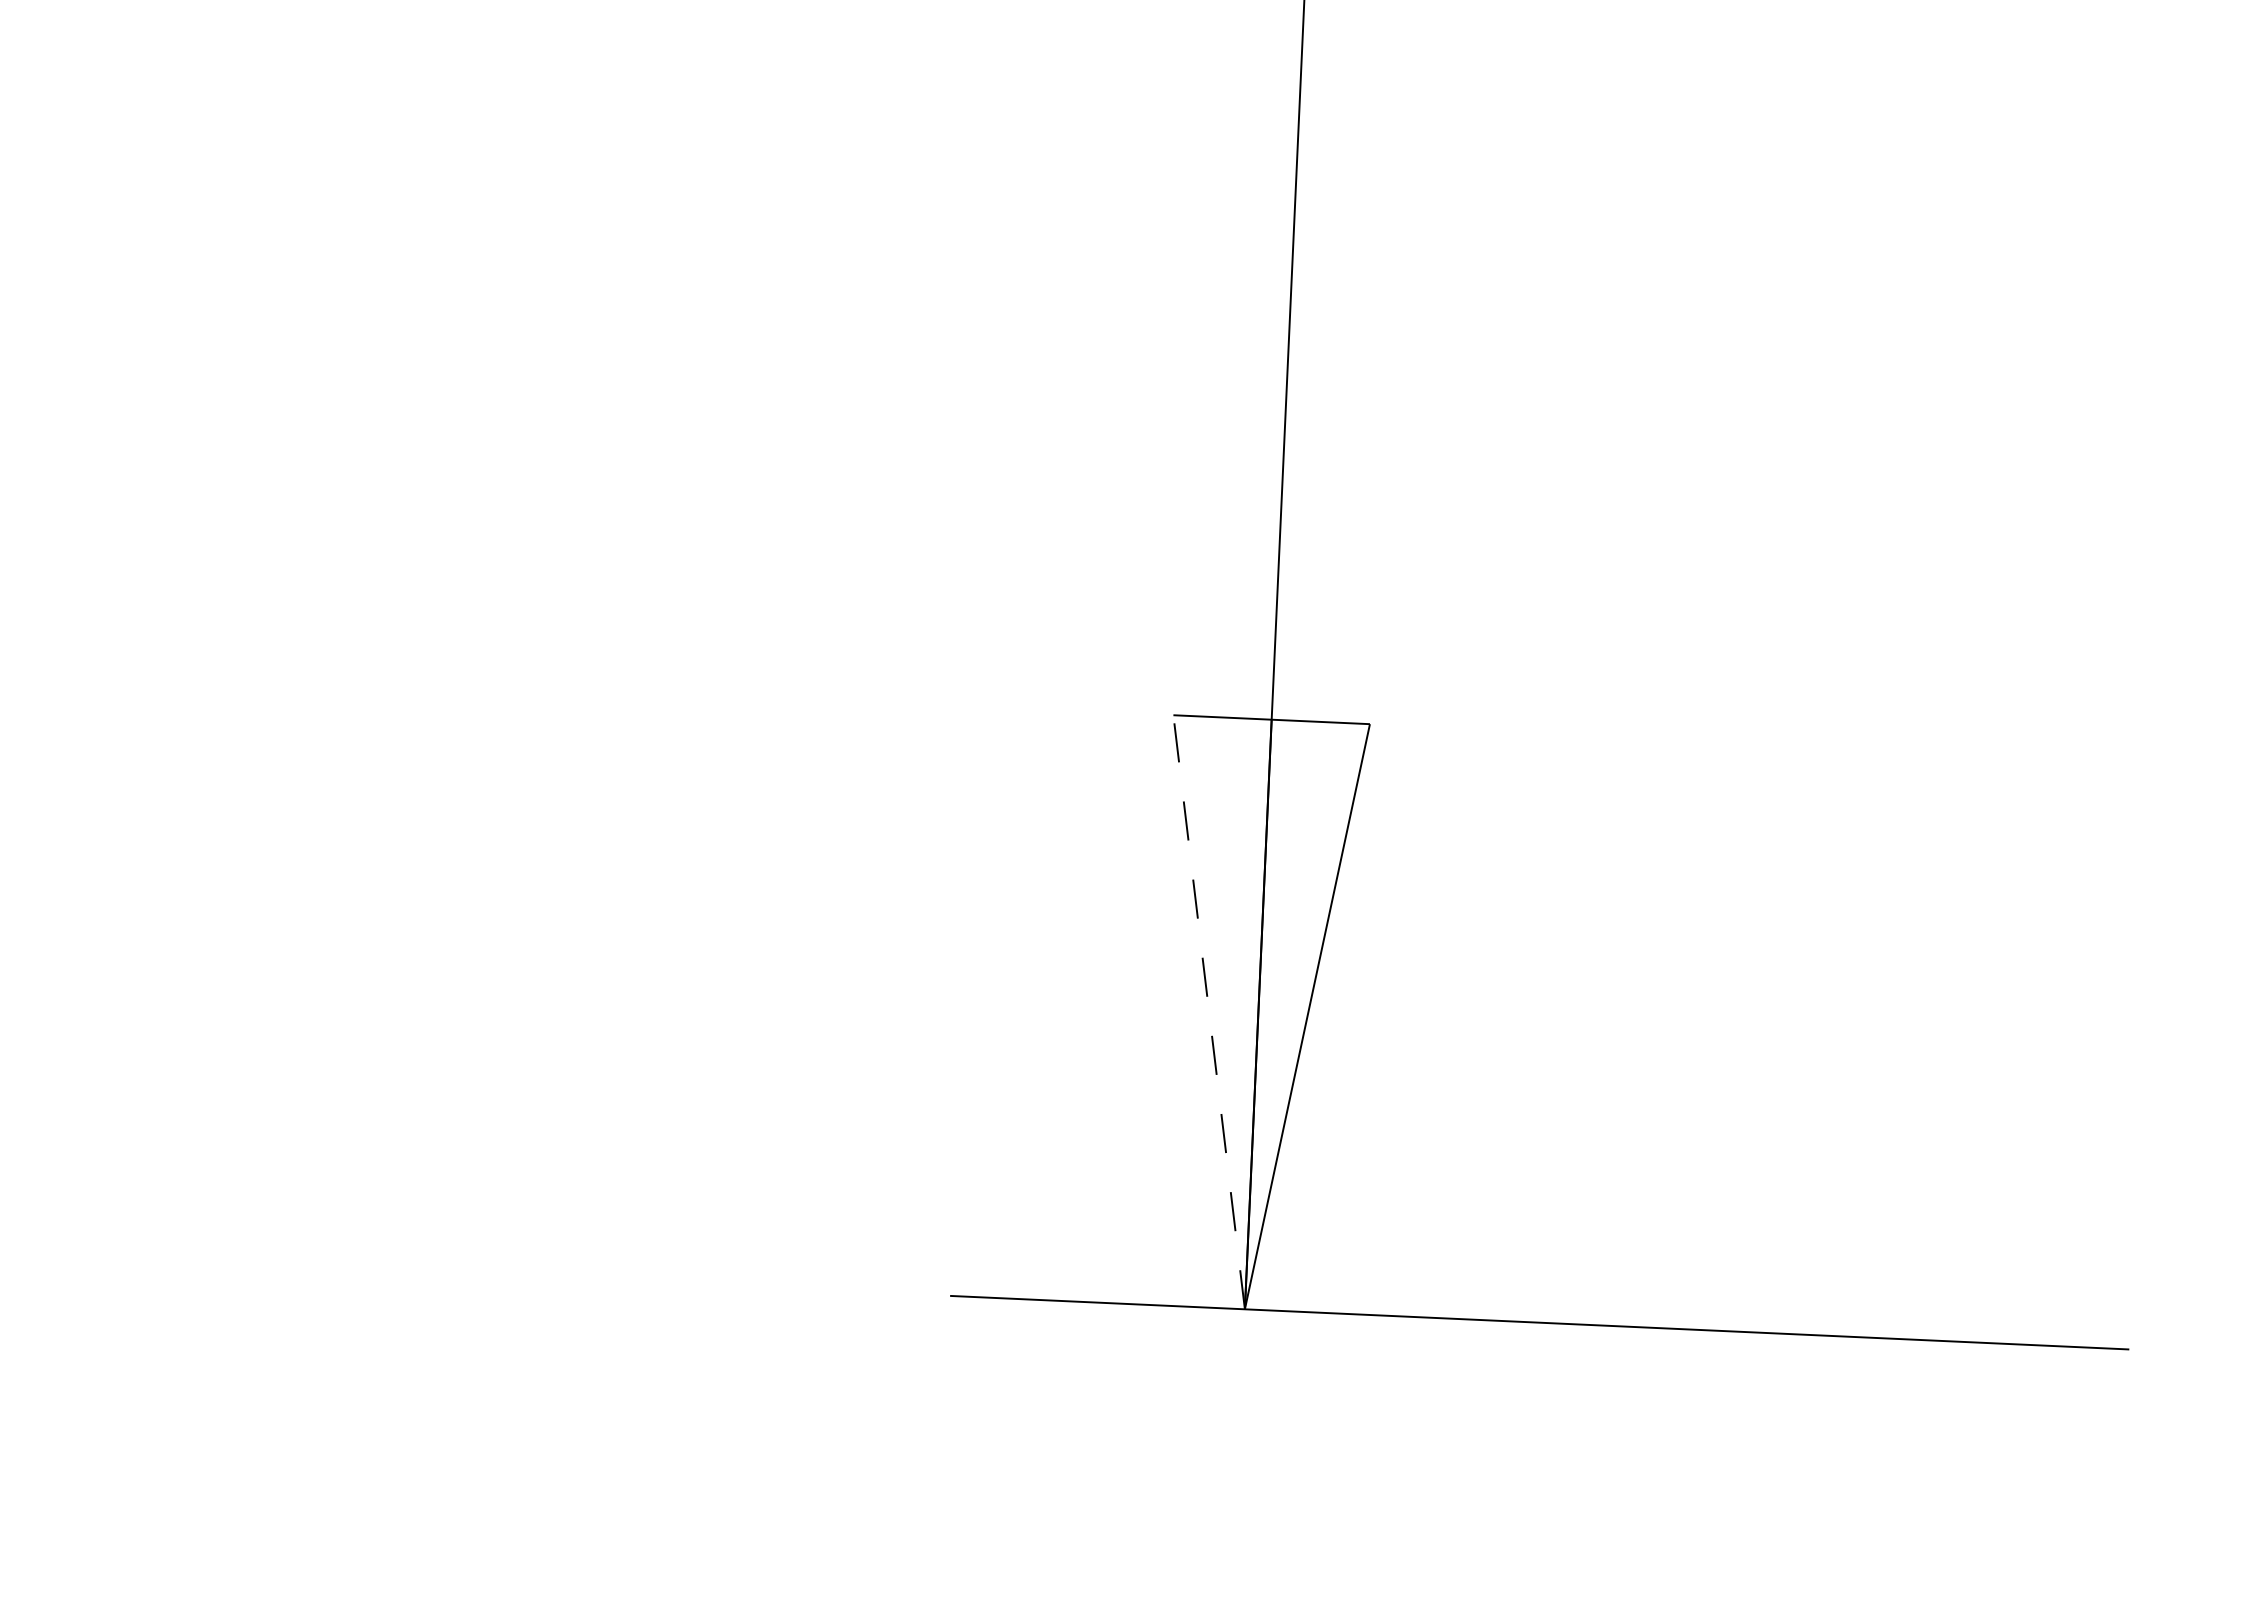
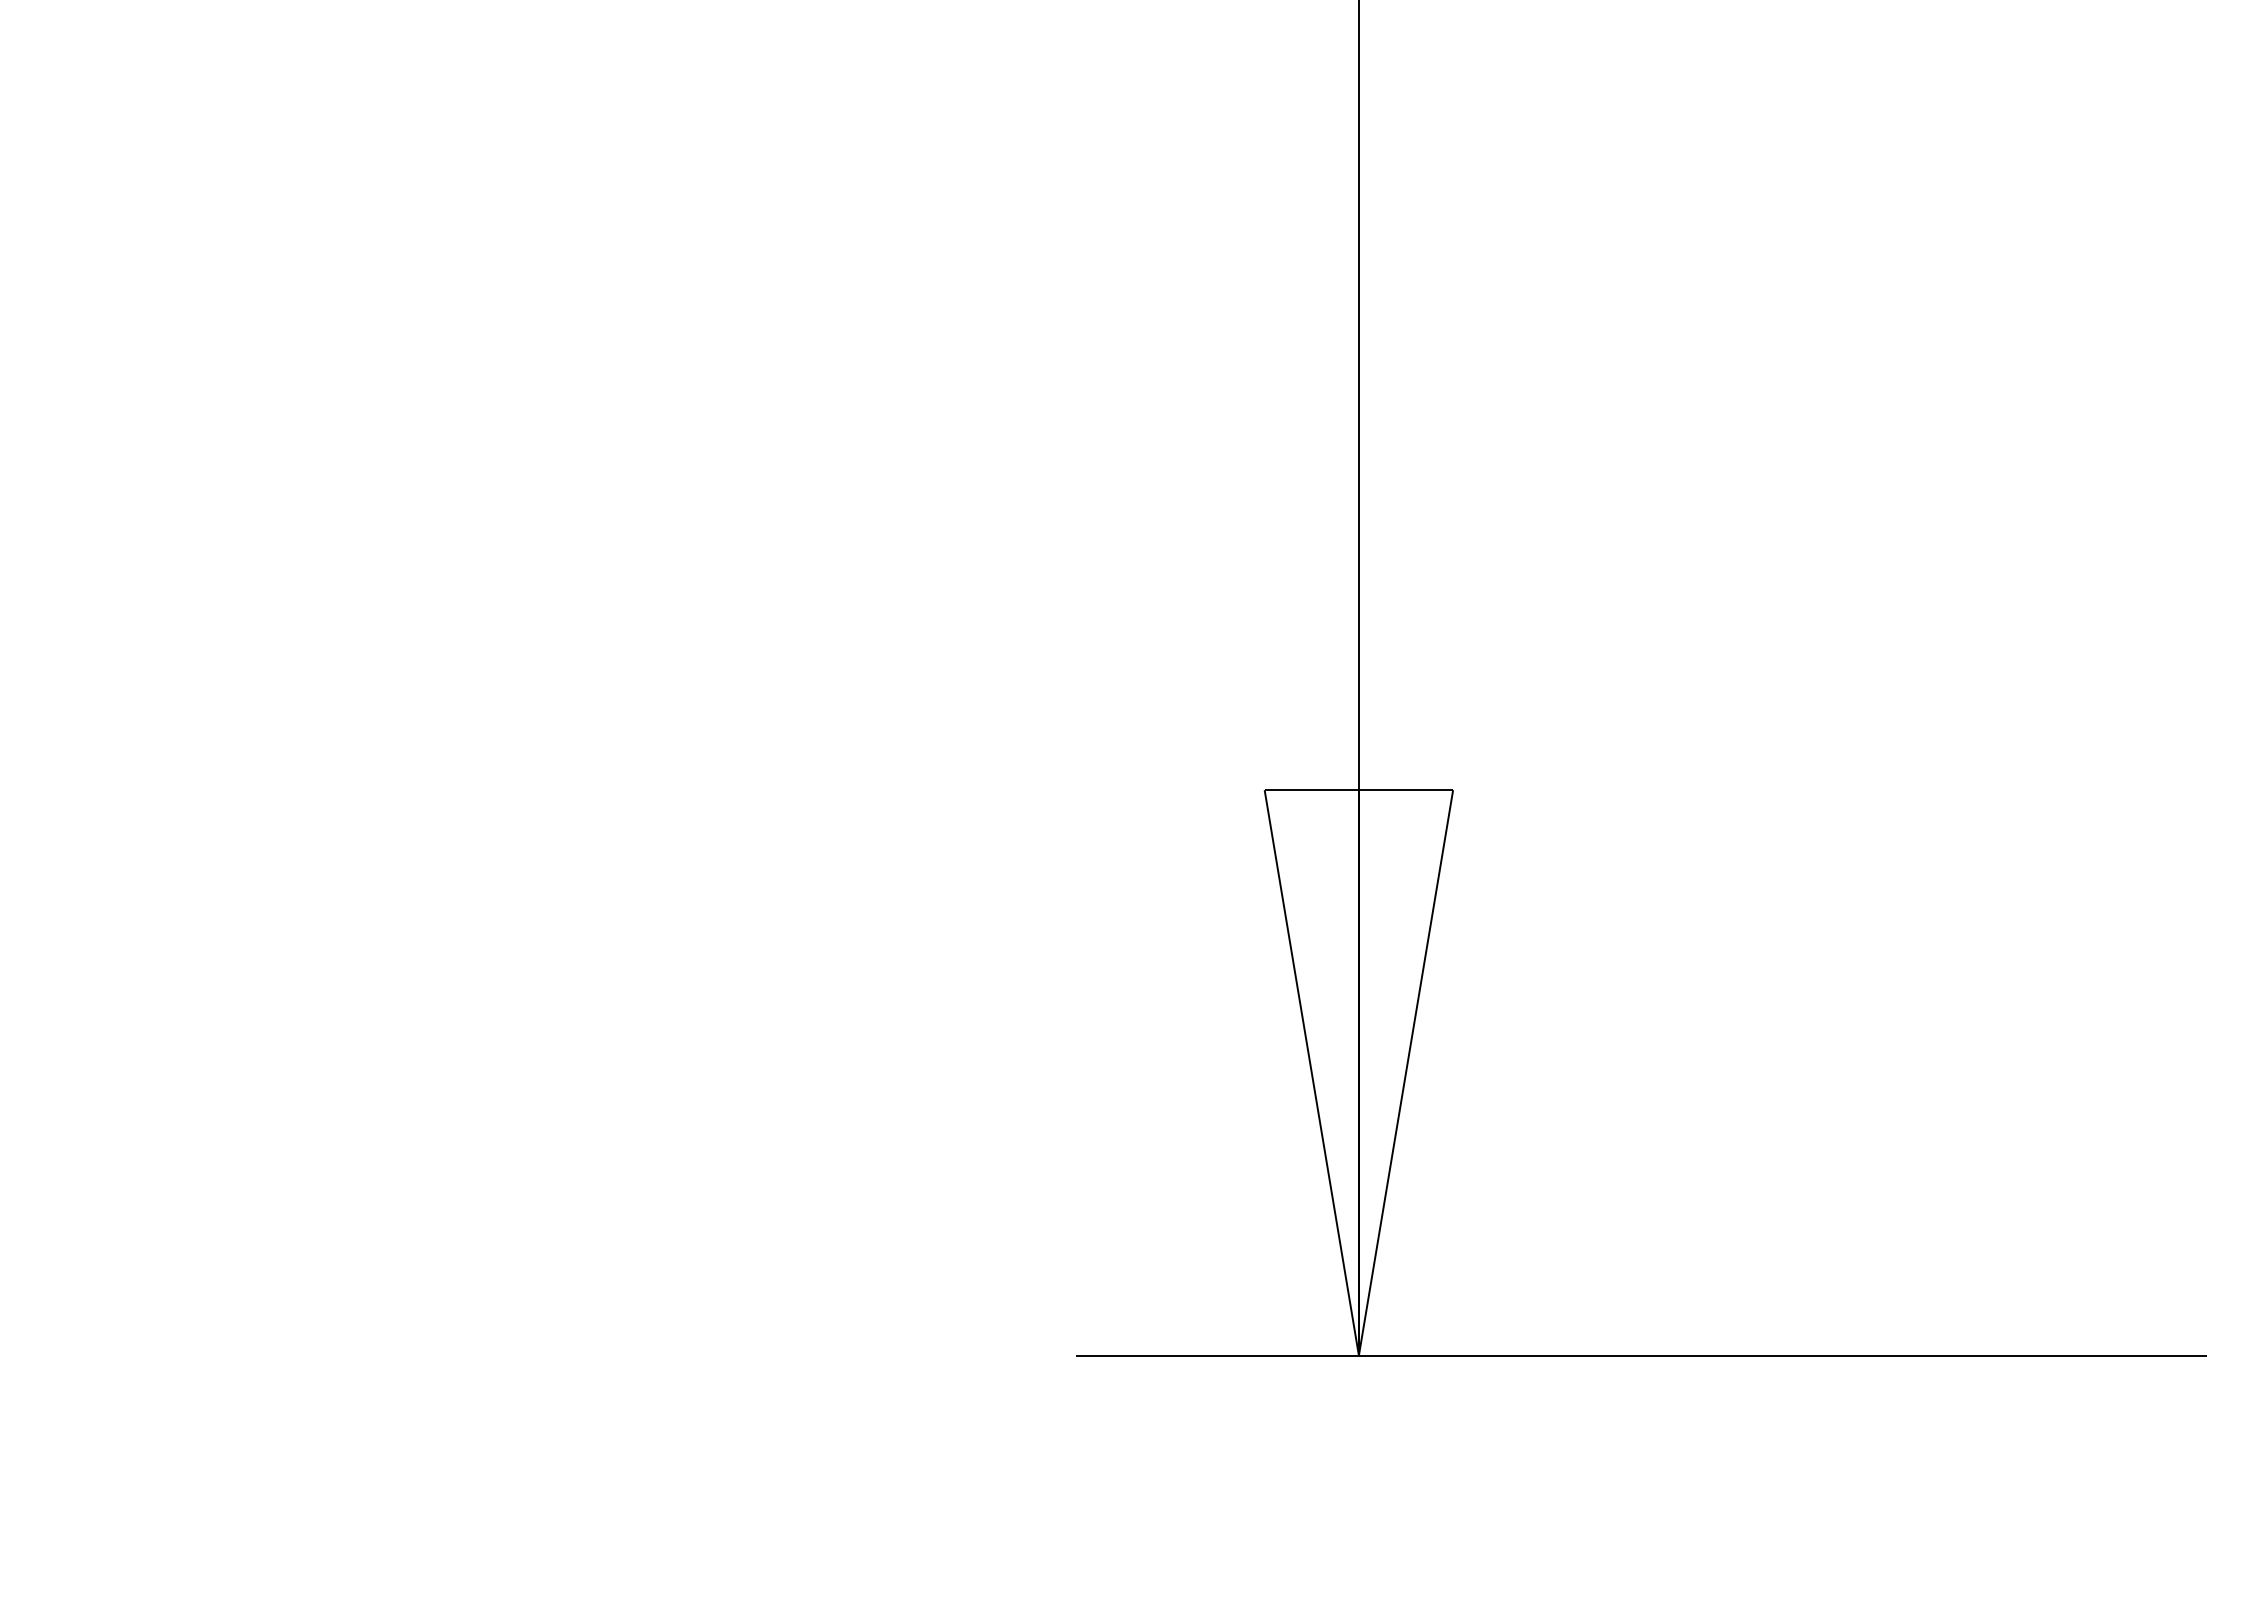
line: (1208, 1011) -> (1311, 1072), dashed -> solid

